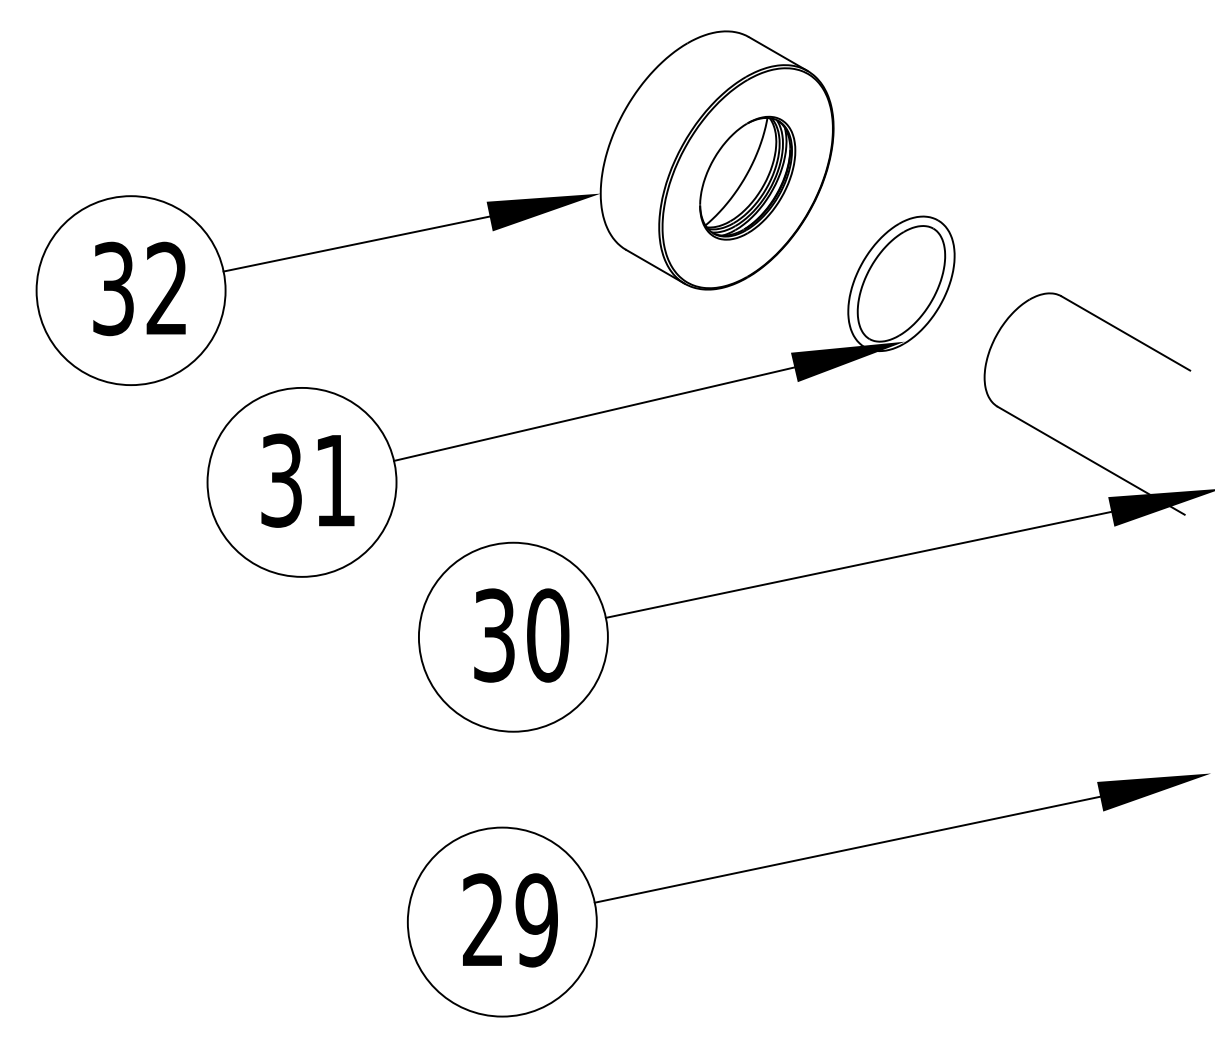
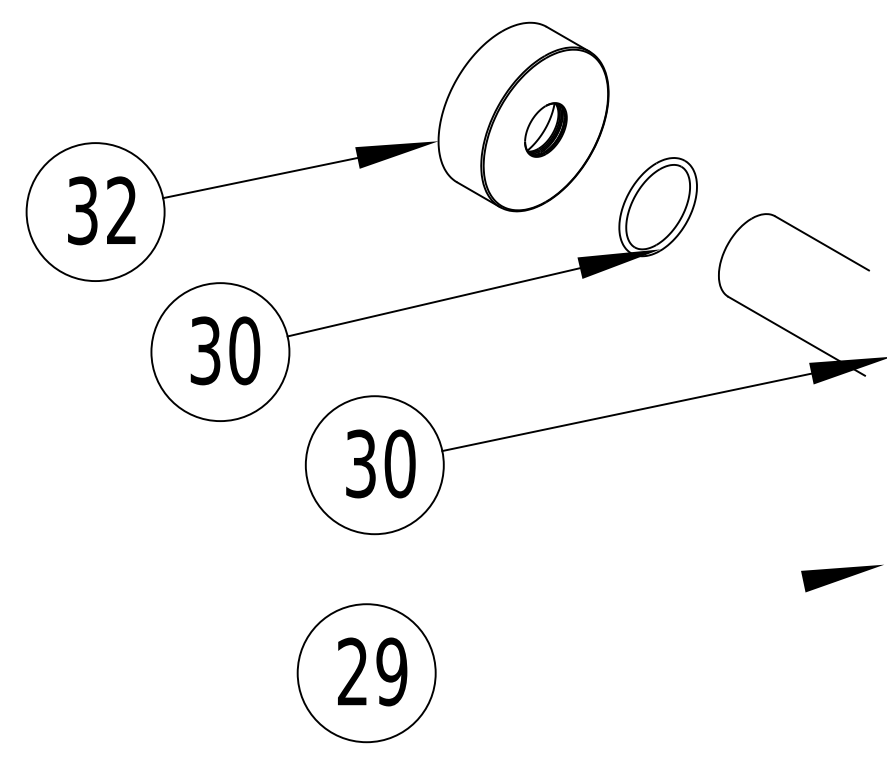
part: (747, 177) -> (545, 129), size x0.6
text: (334, 480) -> (244, 350), 31 -> 30
line: (847, 849) -> (618, 620), removed

